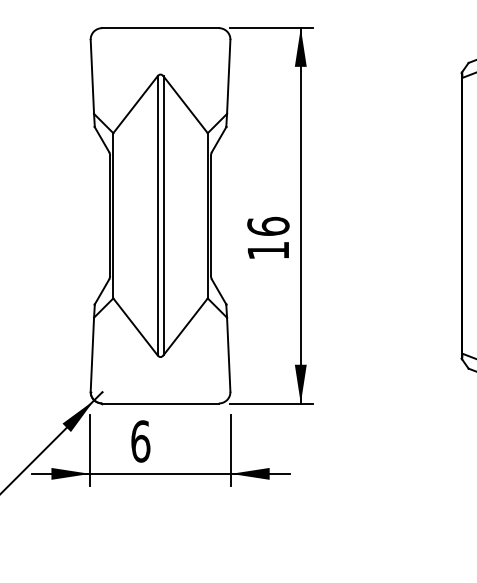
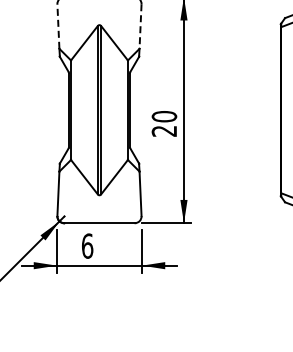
line: (92, 76) -> (58, 26), solid -> dashed
line: (228, 78) -> (140, 27), solid -> dashed
text: (266, 237) -> (163, 123), 16 -> 20

